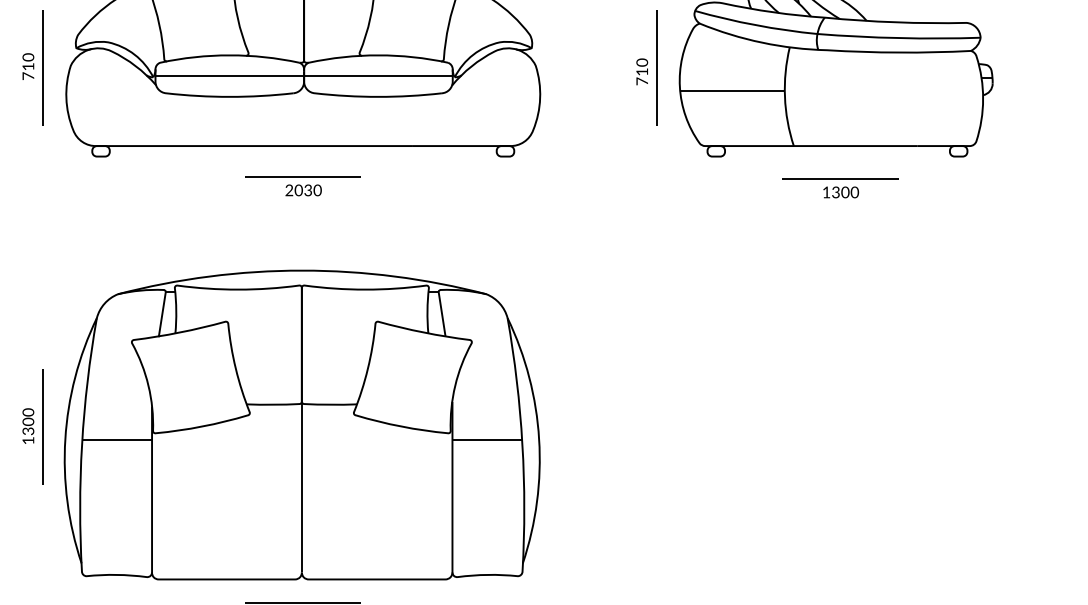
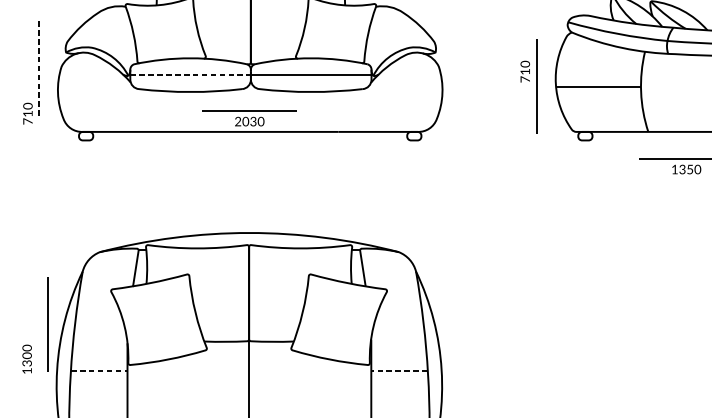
text: (28, 66) -> (28, 113), moved
line: (43, 67) -> (39, 68), solid -> dashed
line: (656, 67) -> (536, 86), moved
line: (227, 75) -> (188, 74), solid -> dashed
part: (302, 186) -> (248, 118), moved
text: (845, 192) -> (690, 169), 1300 -> 1350
line: (42, 426) -> (47, 323), moved
line: (117, 440) -> (99, 370), solid -> dashed
line: (487, 440) -> (399, 370), solid -> dashed

